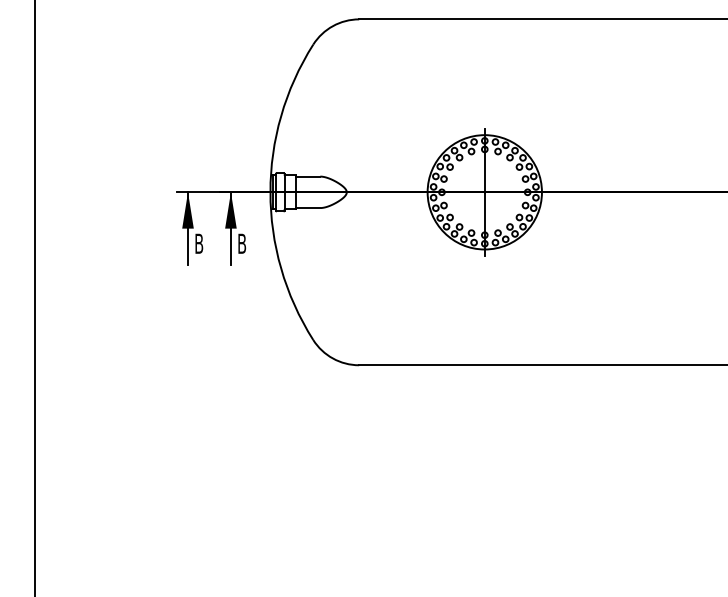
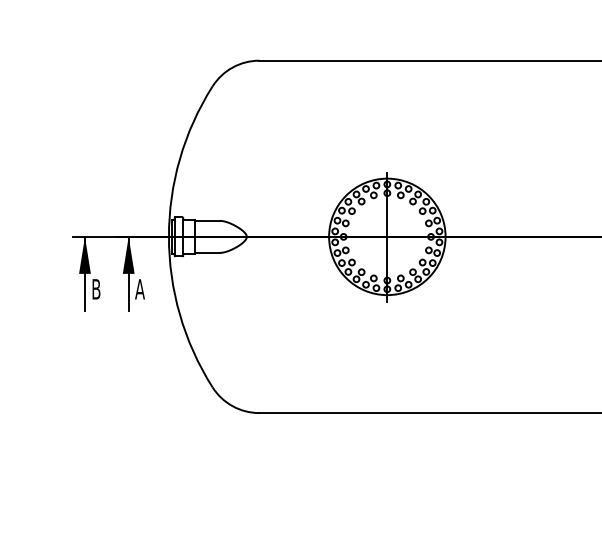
text: (241, 243) -> (139, 289), B -> A

